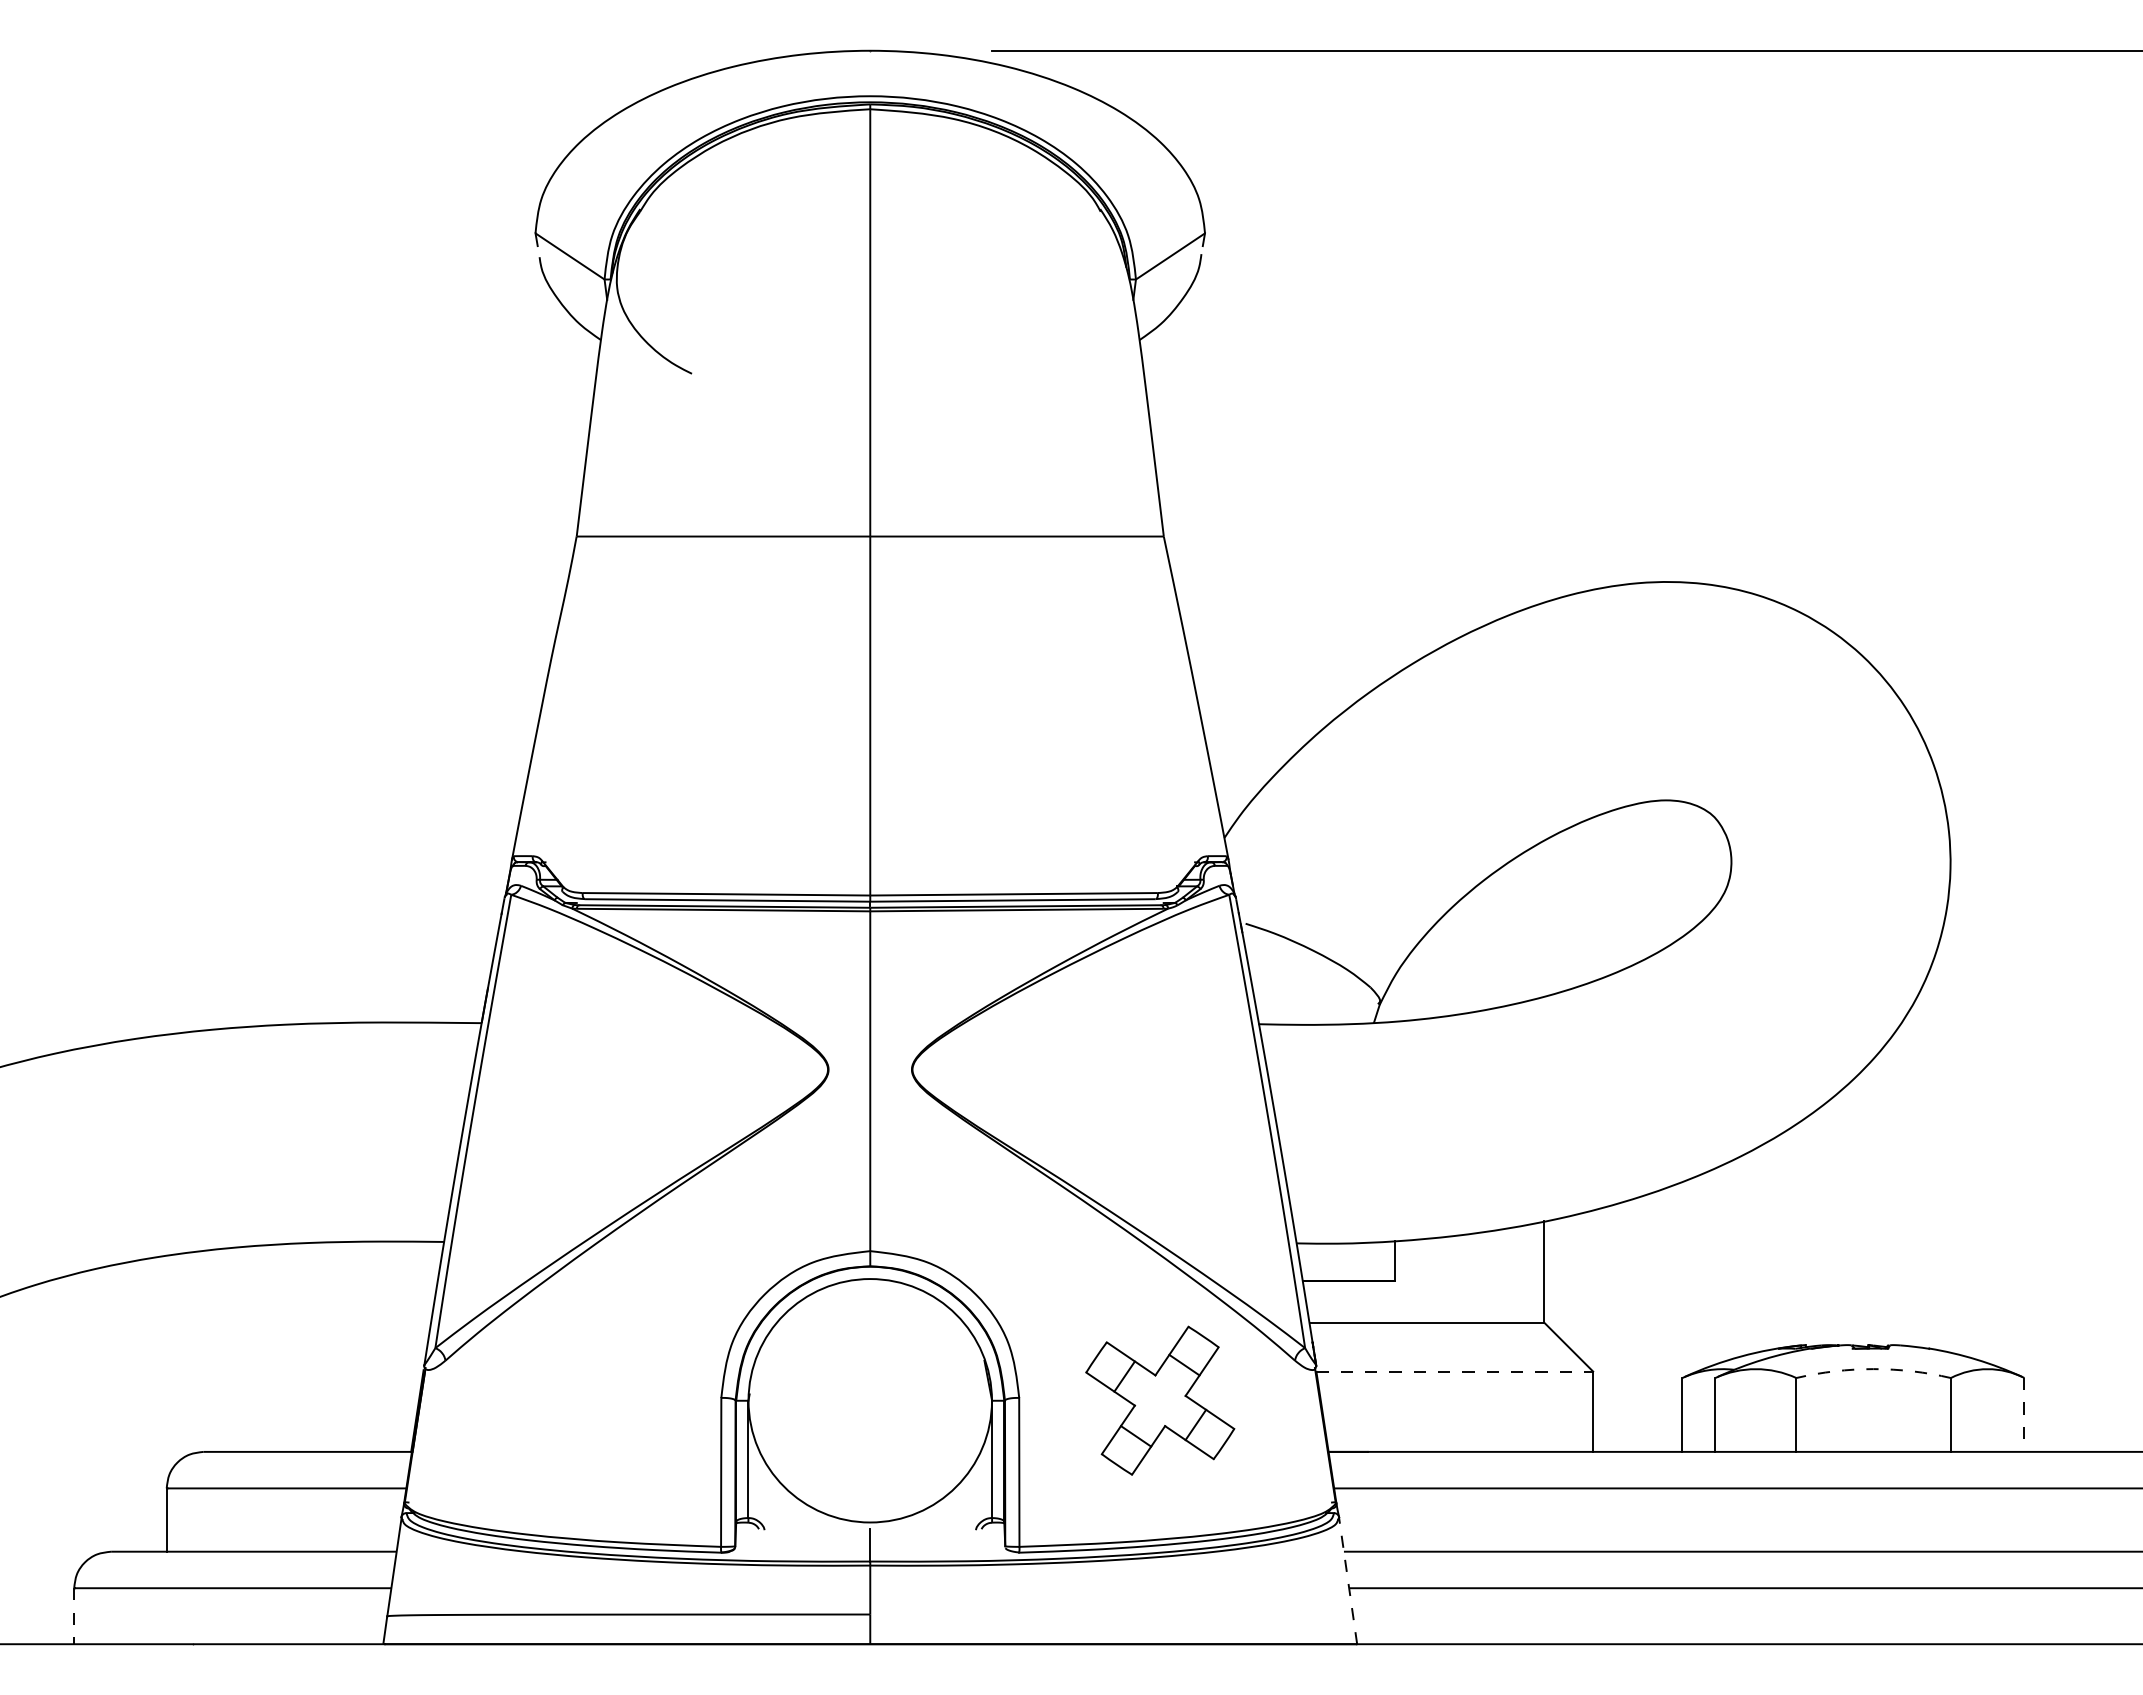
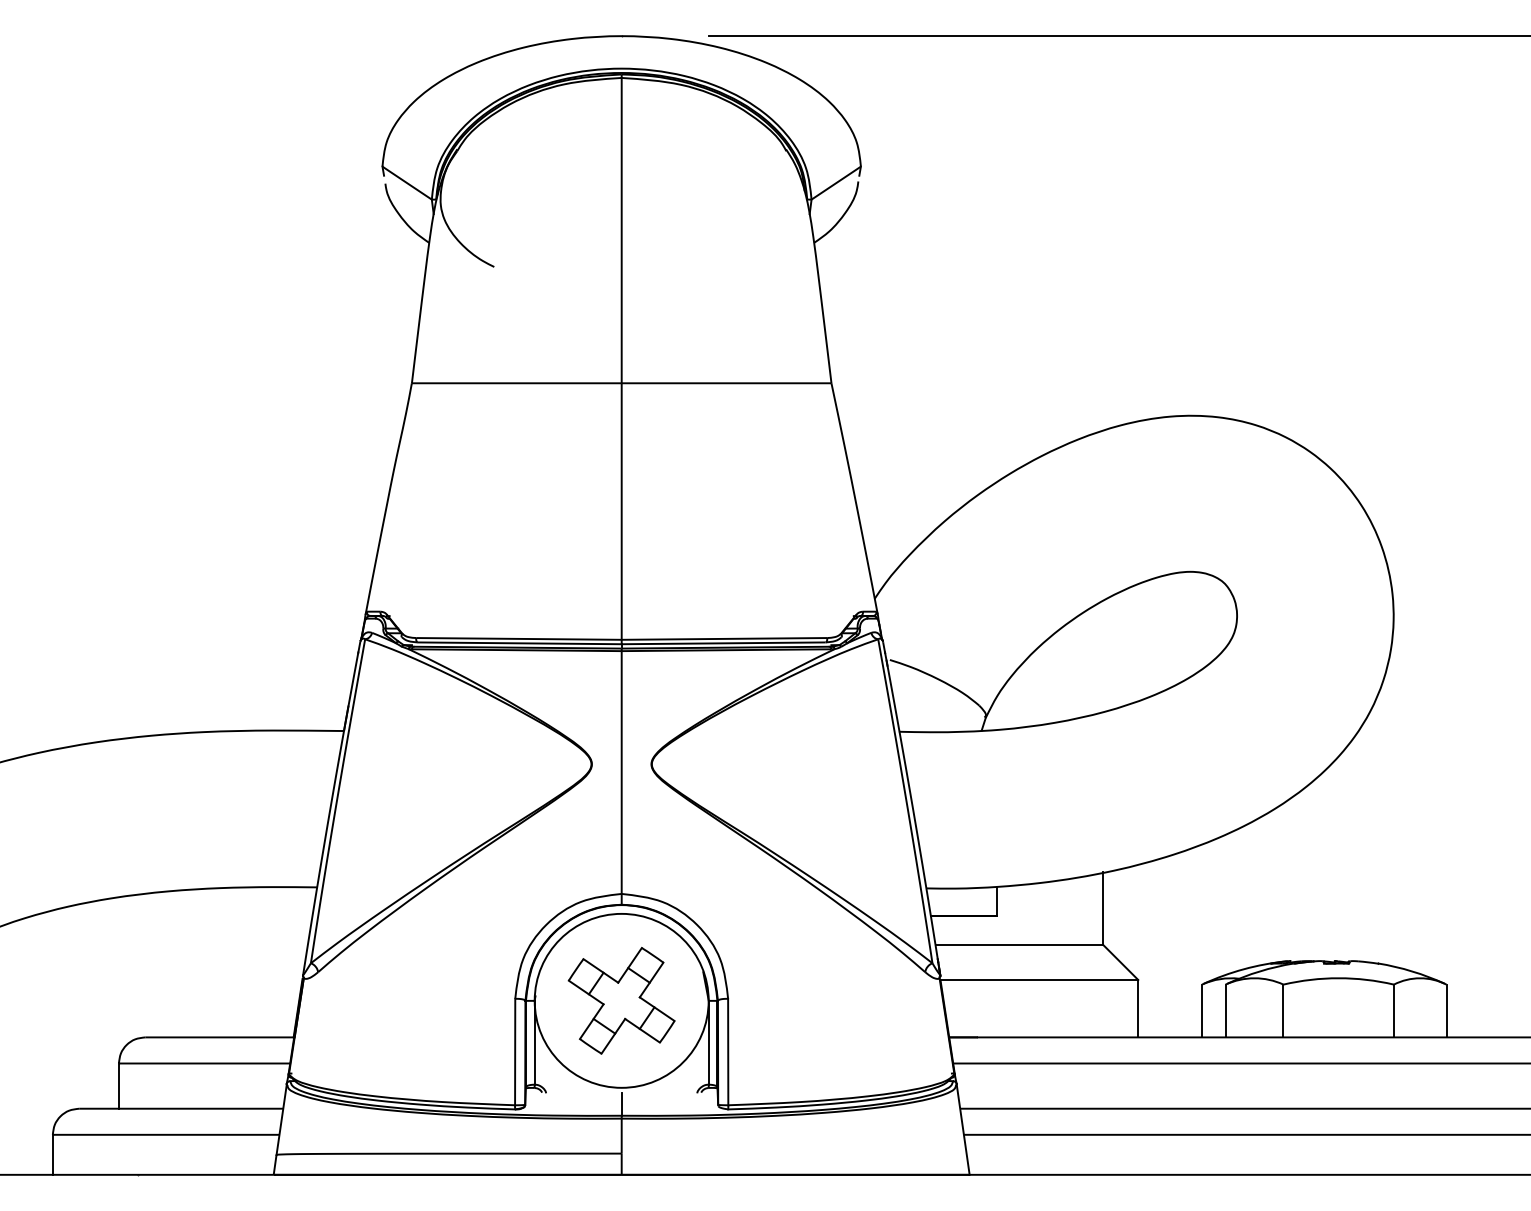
arc: (1873, 1369) -> (1338, 978), dashed -> solid
line: (1455, 1371) -> (1039, 979), dashed -> solid
part: (1160, 1400) -> (621, 1000), moved
line: (2024, 1414) -> (1446, 1010), dashed -> solid
line: (1348, 1580) -> (963, 1129), dashed -> solid
line: (74, 1616) -> (53, 1155), dashed -> solid

